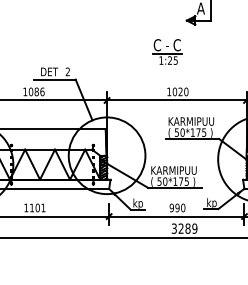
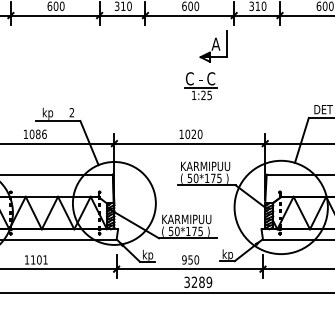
part: (167, 52) -> (200, 86), moved
text: (49, 72) -> (52, 113), DET -> kp
text: (177, 207) -> (190, 259), 990 -> 950

